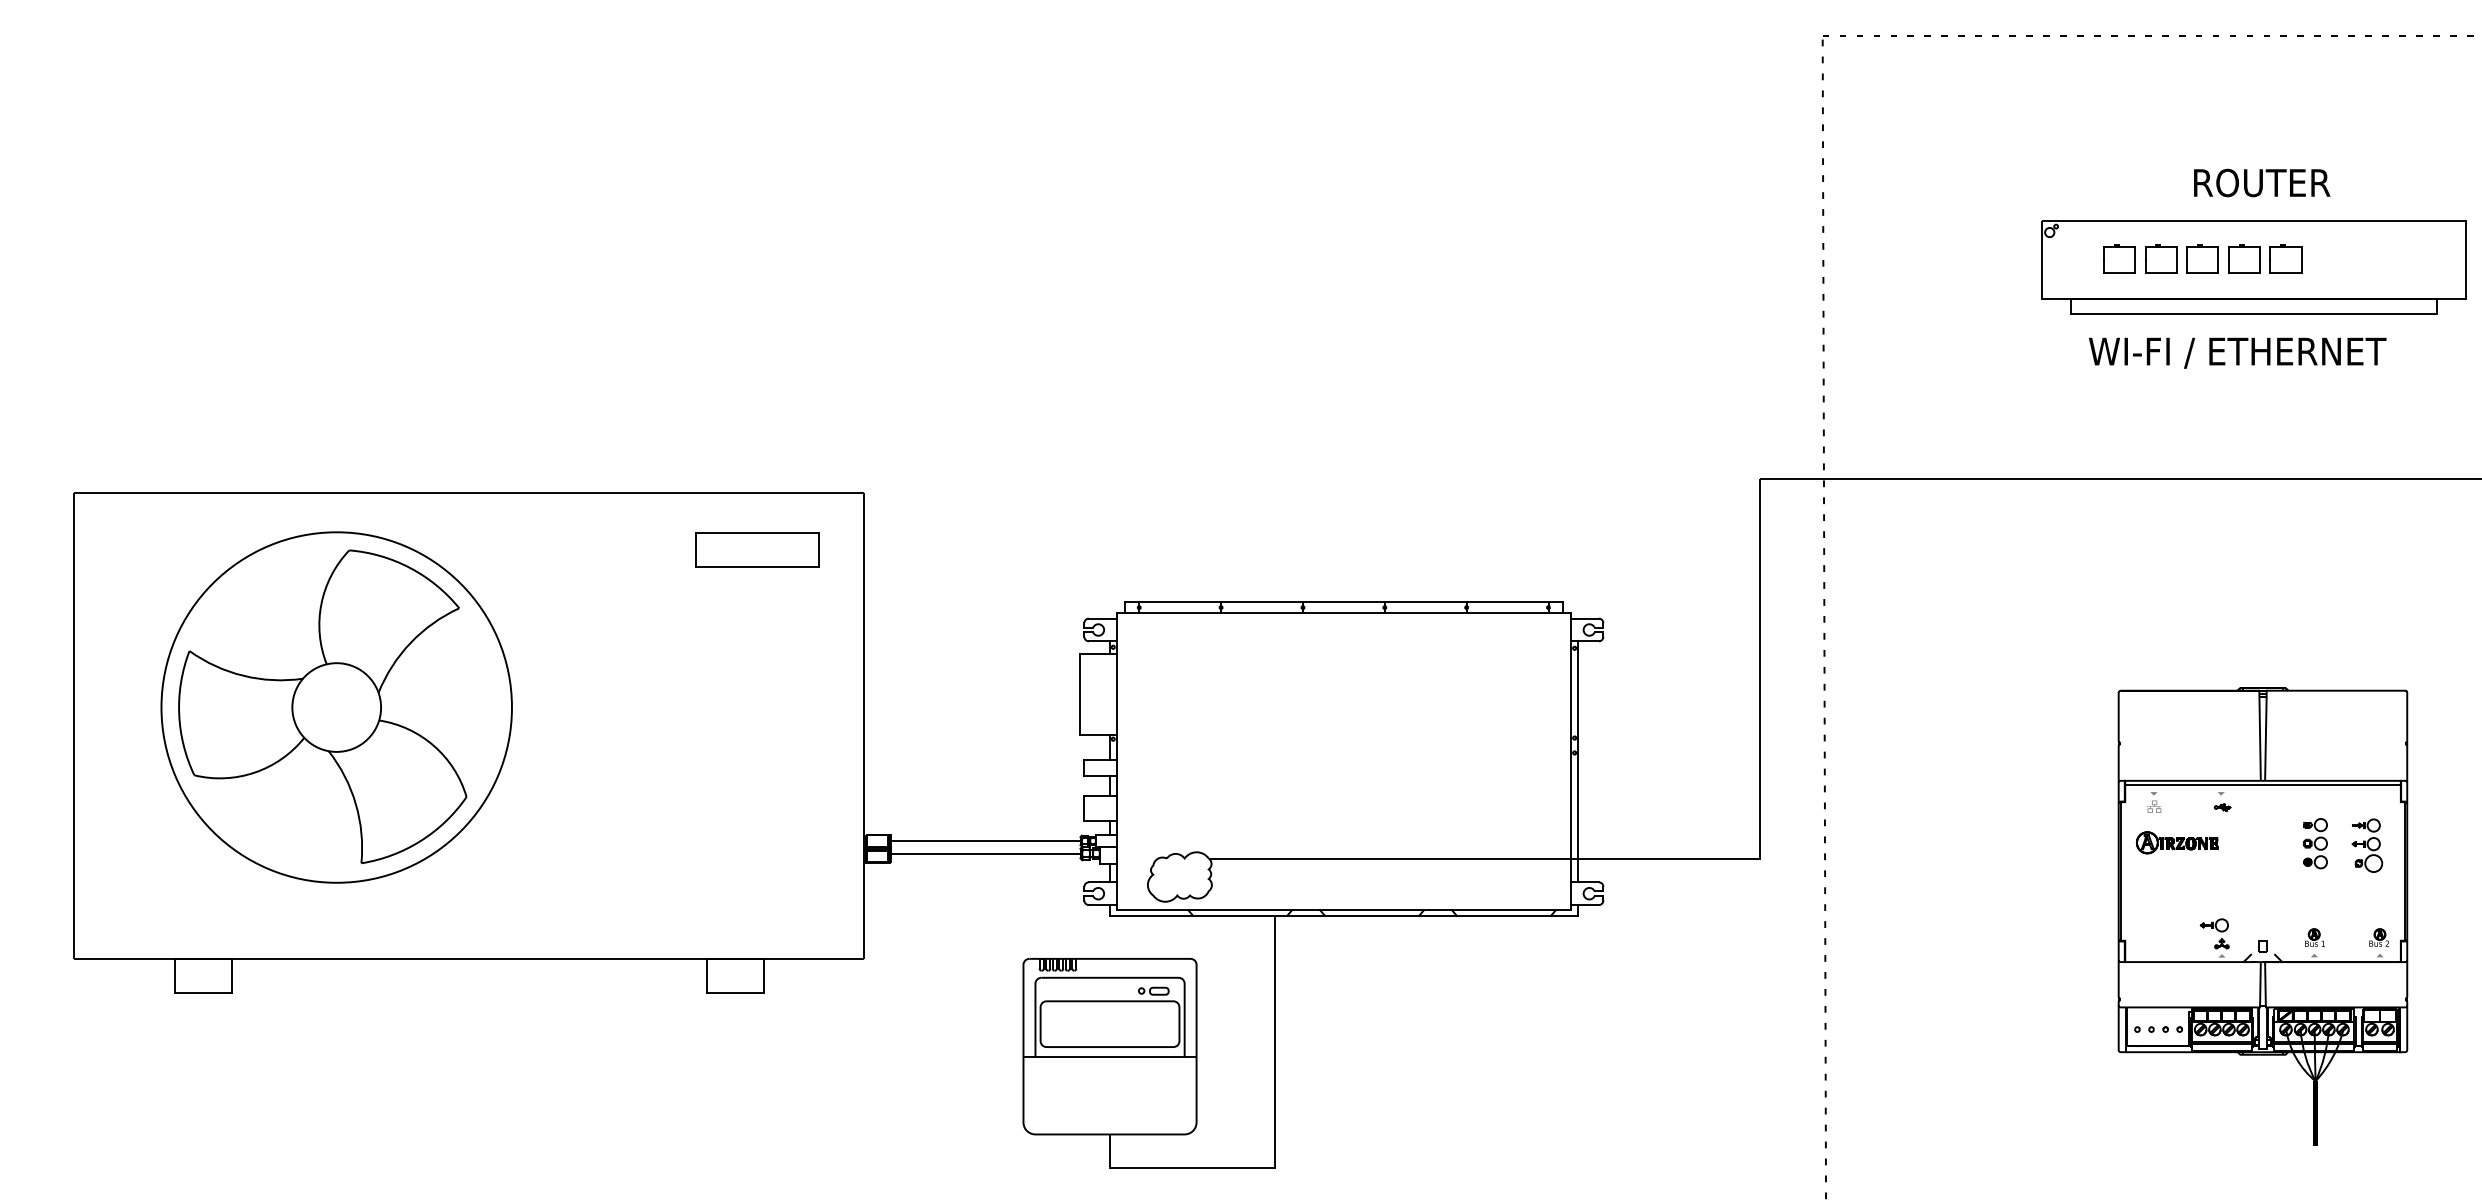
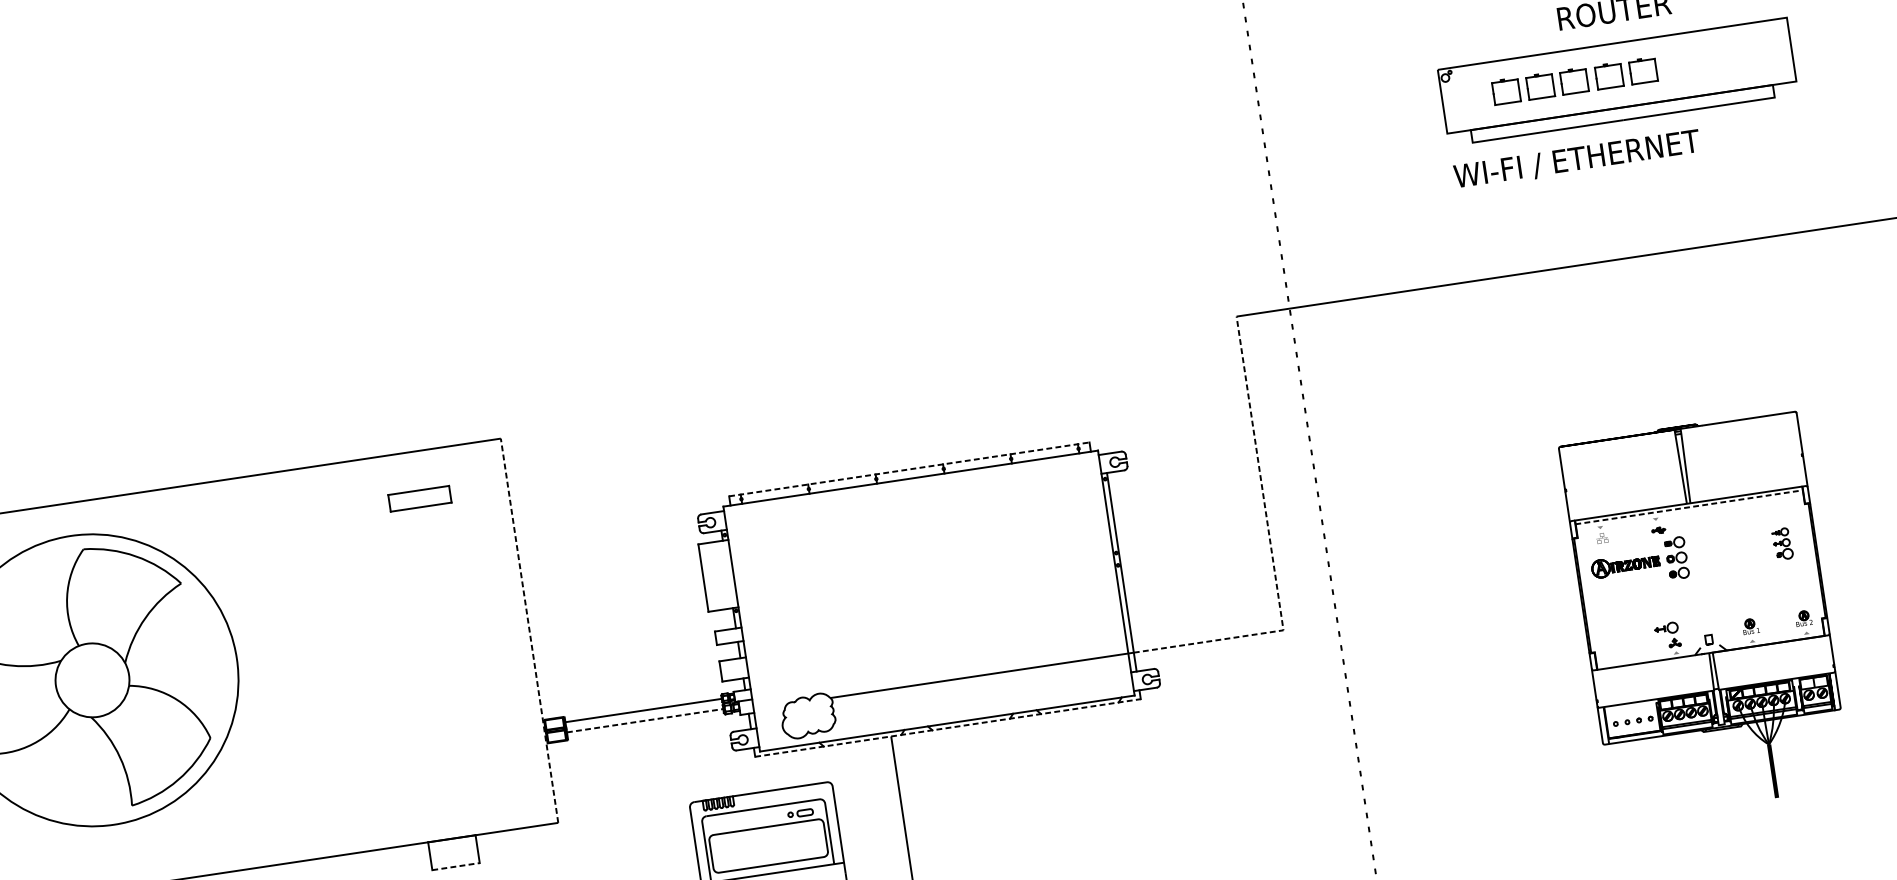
text: (2237, 352) -> (1577, 159), moved
part: (757, 549) -> (419, 498), size x0.6
line: (1343, 602) -> (909, 469), solid -> dashed
line: (864, 725) -> (529, 630), solid -> dashed
line: (1759, 760) -> (1271, 548), solid -> dashed
line: (2263, 785) -> (1689, 507), solid -> dashed
part: (2314, 843) -> (1676, 558), moved
part: (2367, 845) -> (1782, 543), size x0.7
line: (985, 853) -> (645, 720), solid -> dashed
line: (1343, 915) -> (947, 727), solid -> dashed
line: (735, 993) -> (456, 866), solid -> dashed

